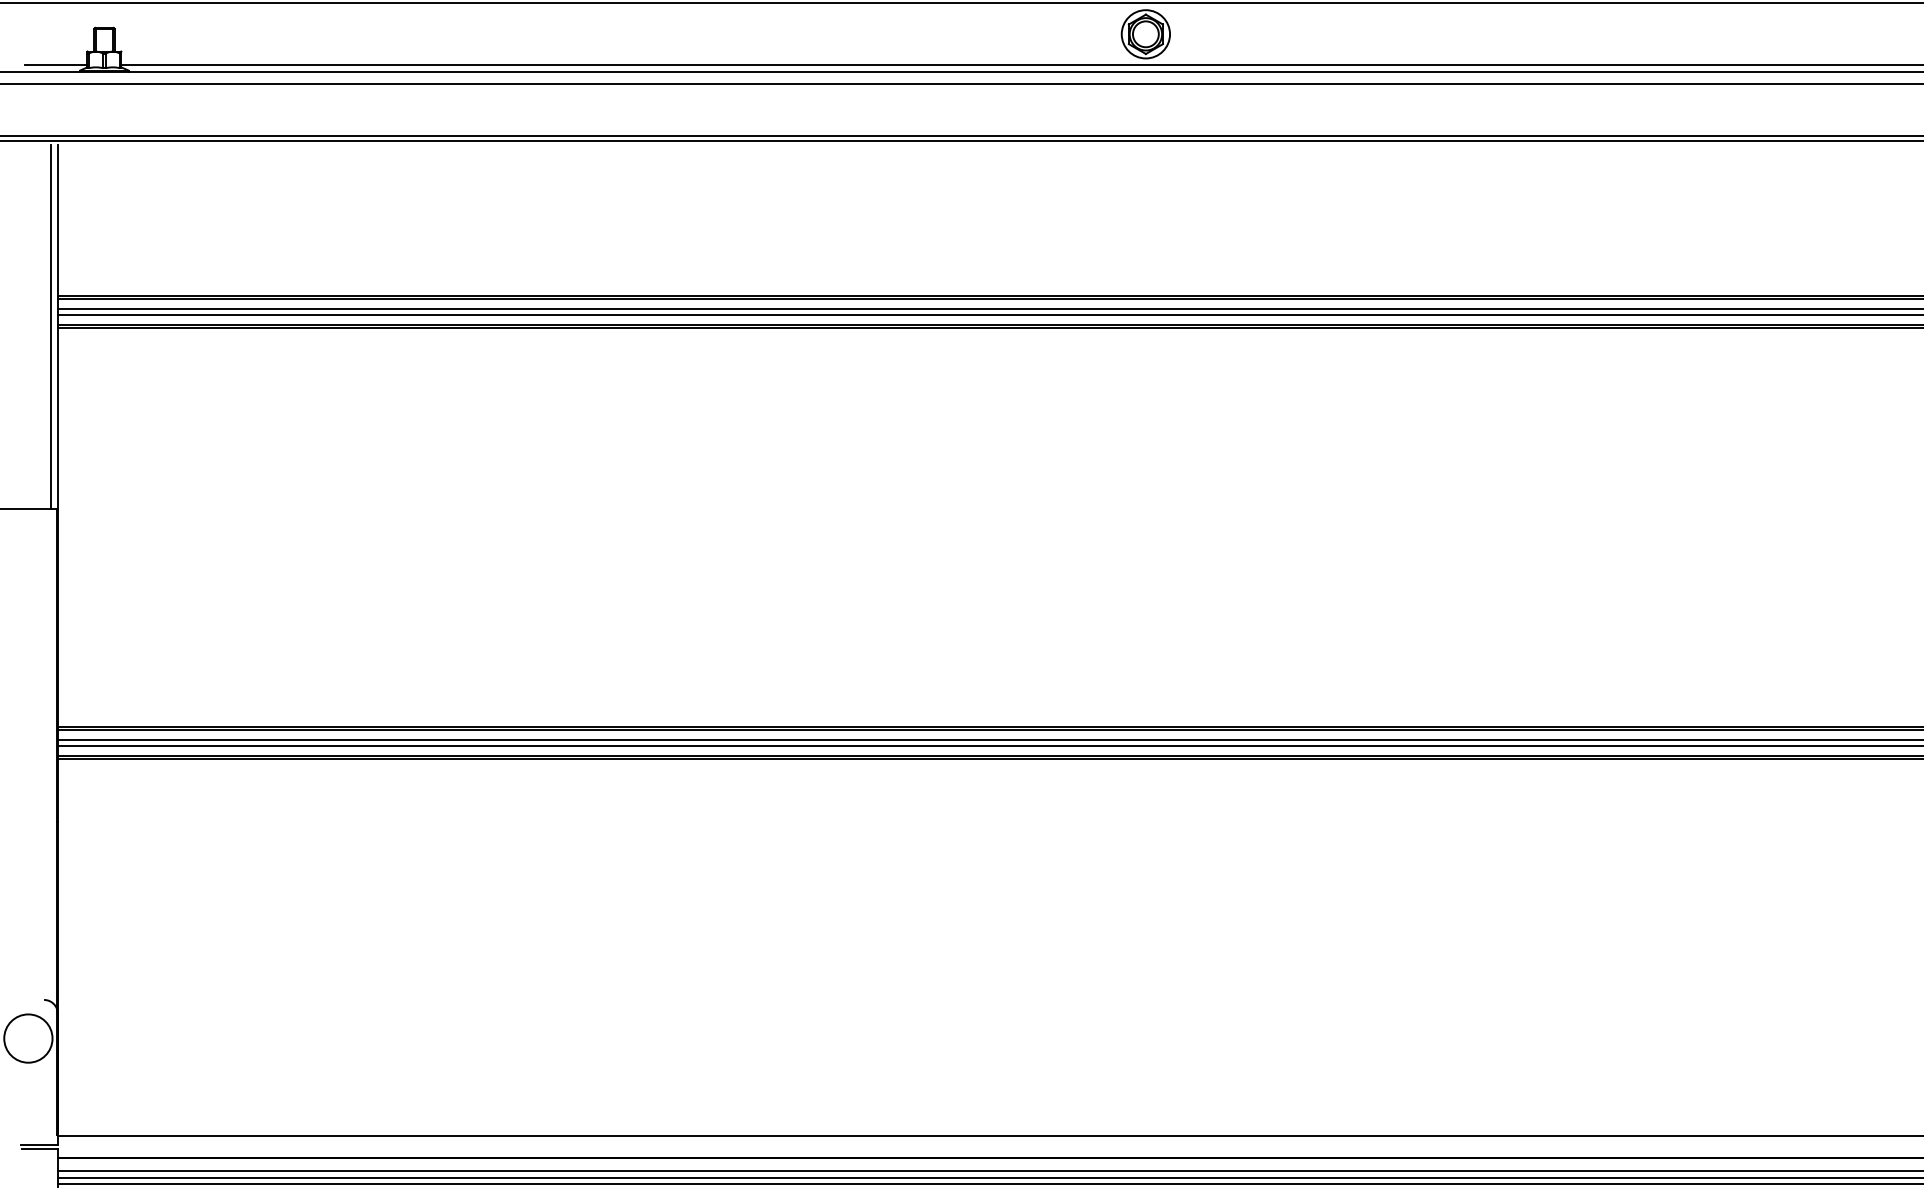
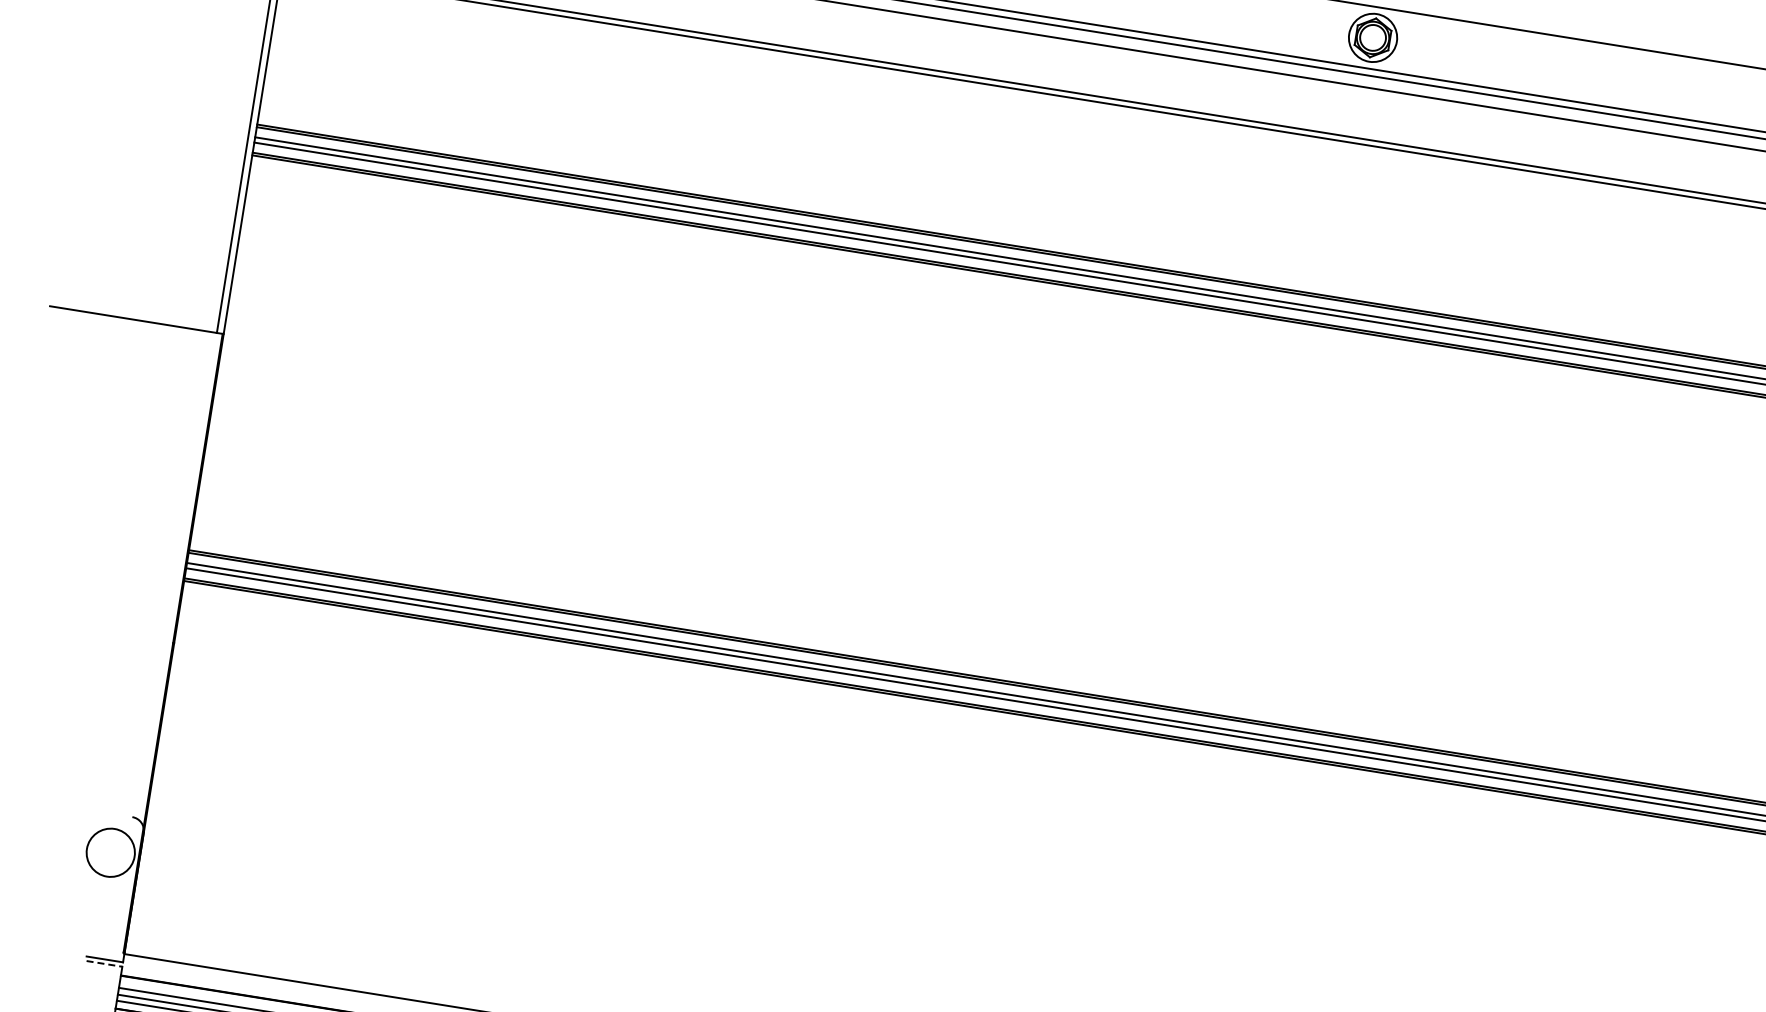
line: (40, 1149) -> (105, 964), solid -> dashed

